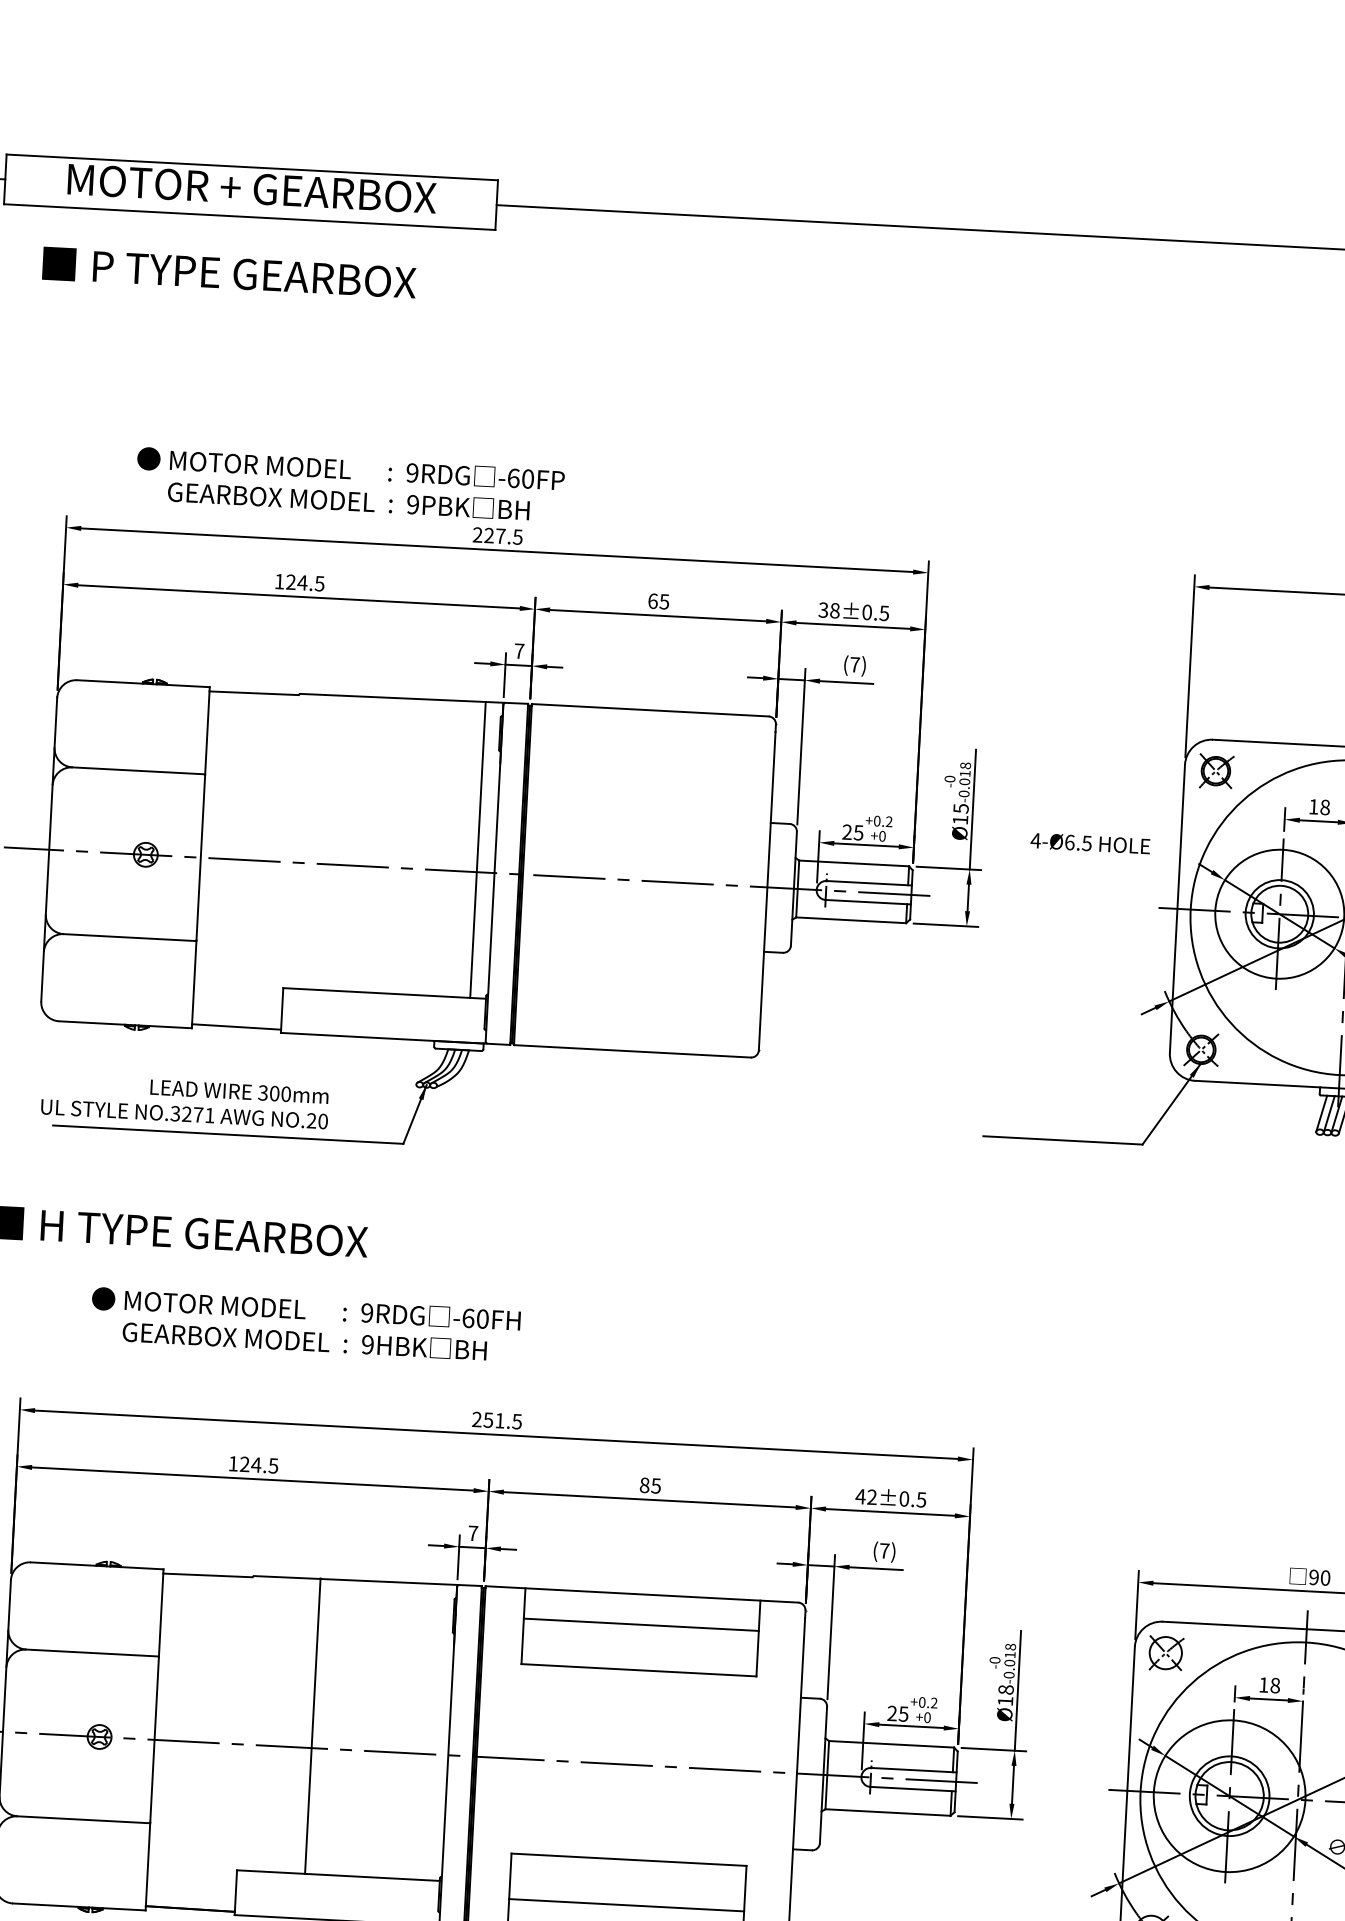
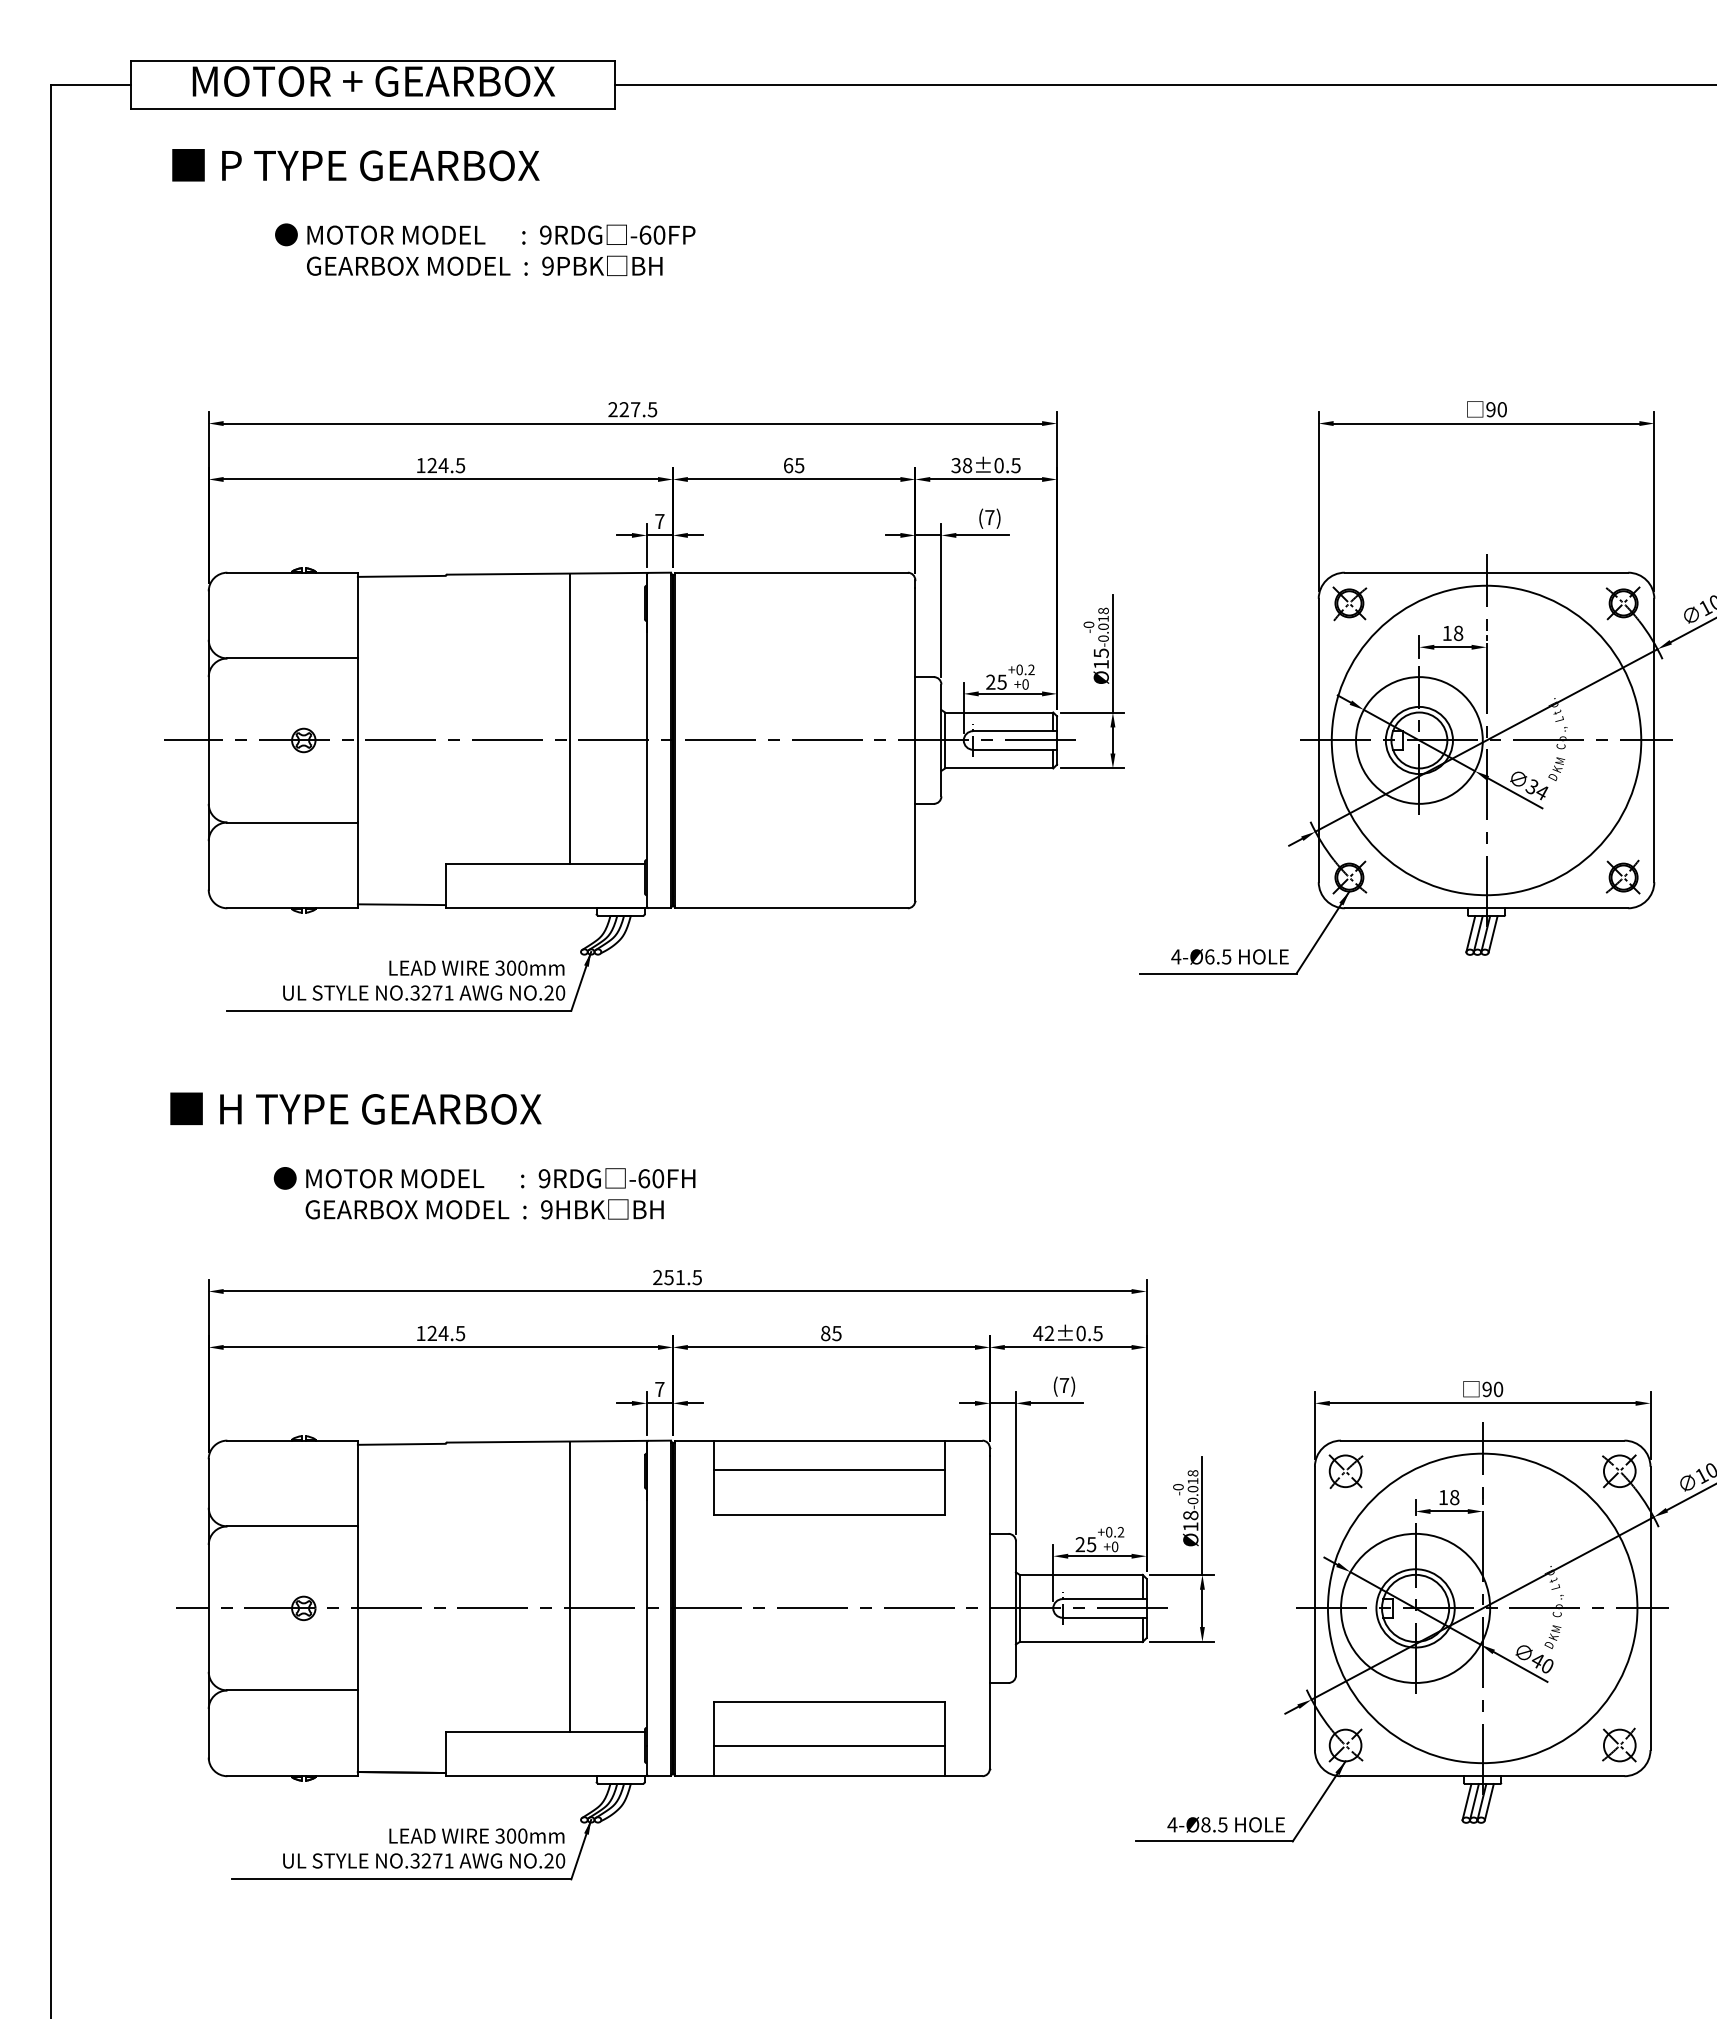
text: (350, 484) -> (485, 249), moved
text: (1089, 843) -> (1229, 956), moved
line: (478, 849) -> (570, 718), moved
text: (185, 1101) -> (424, 980), moved
line: (312, 1725) -> (570, 1586), moved

